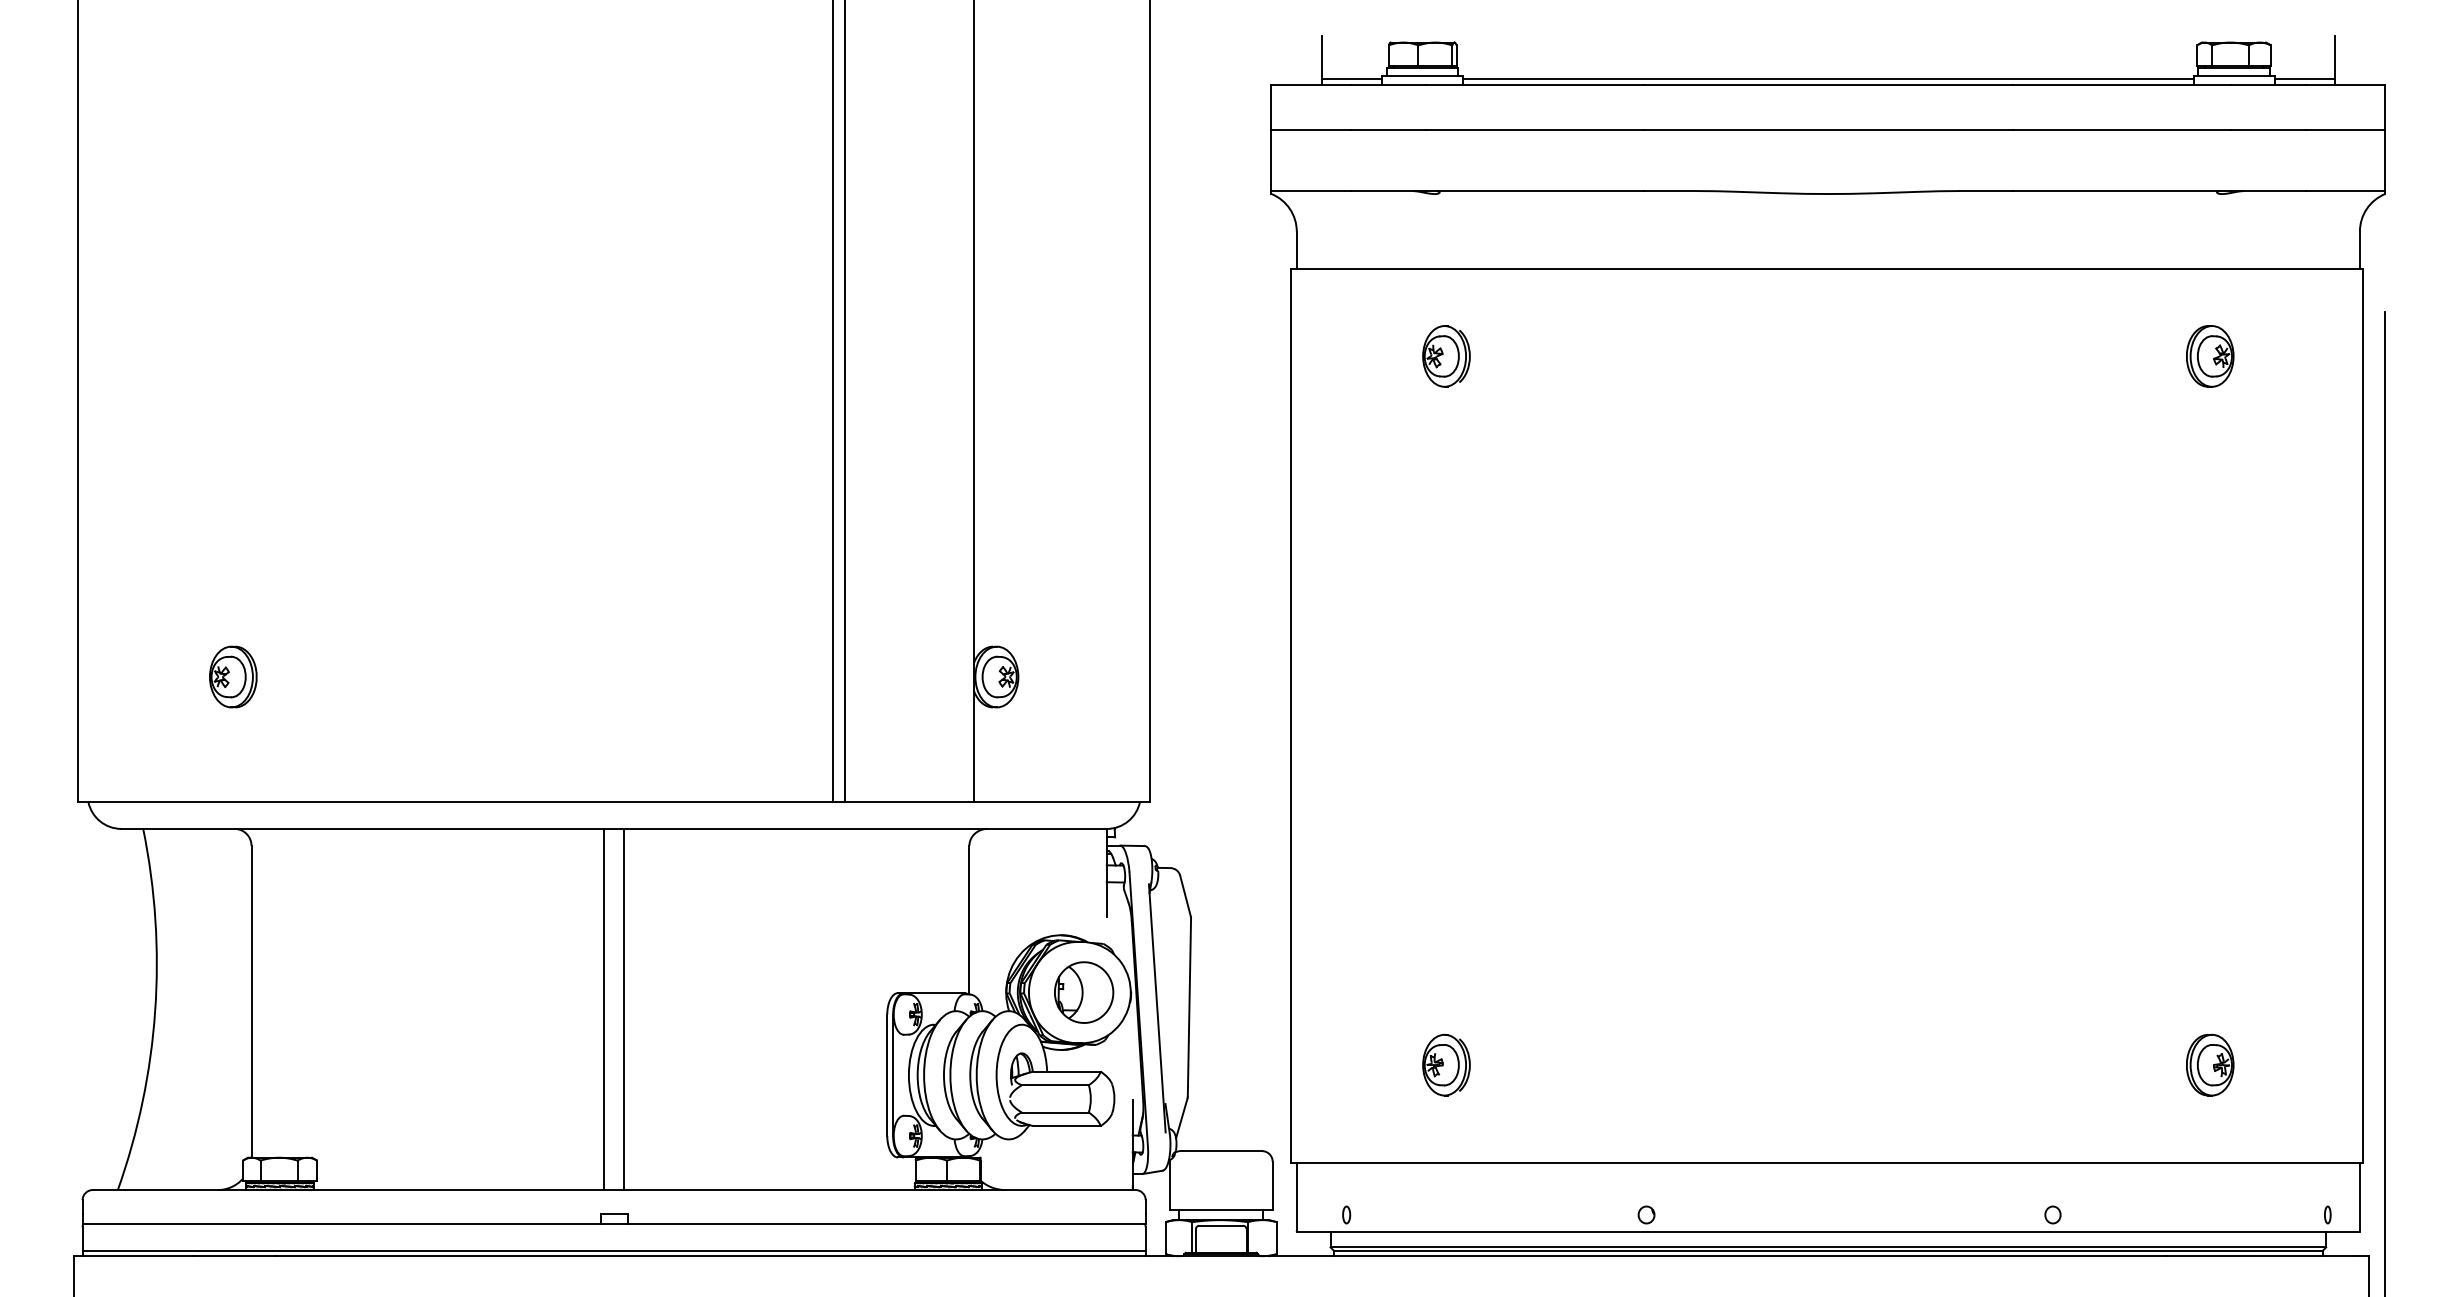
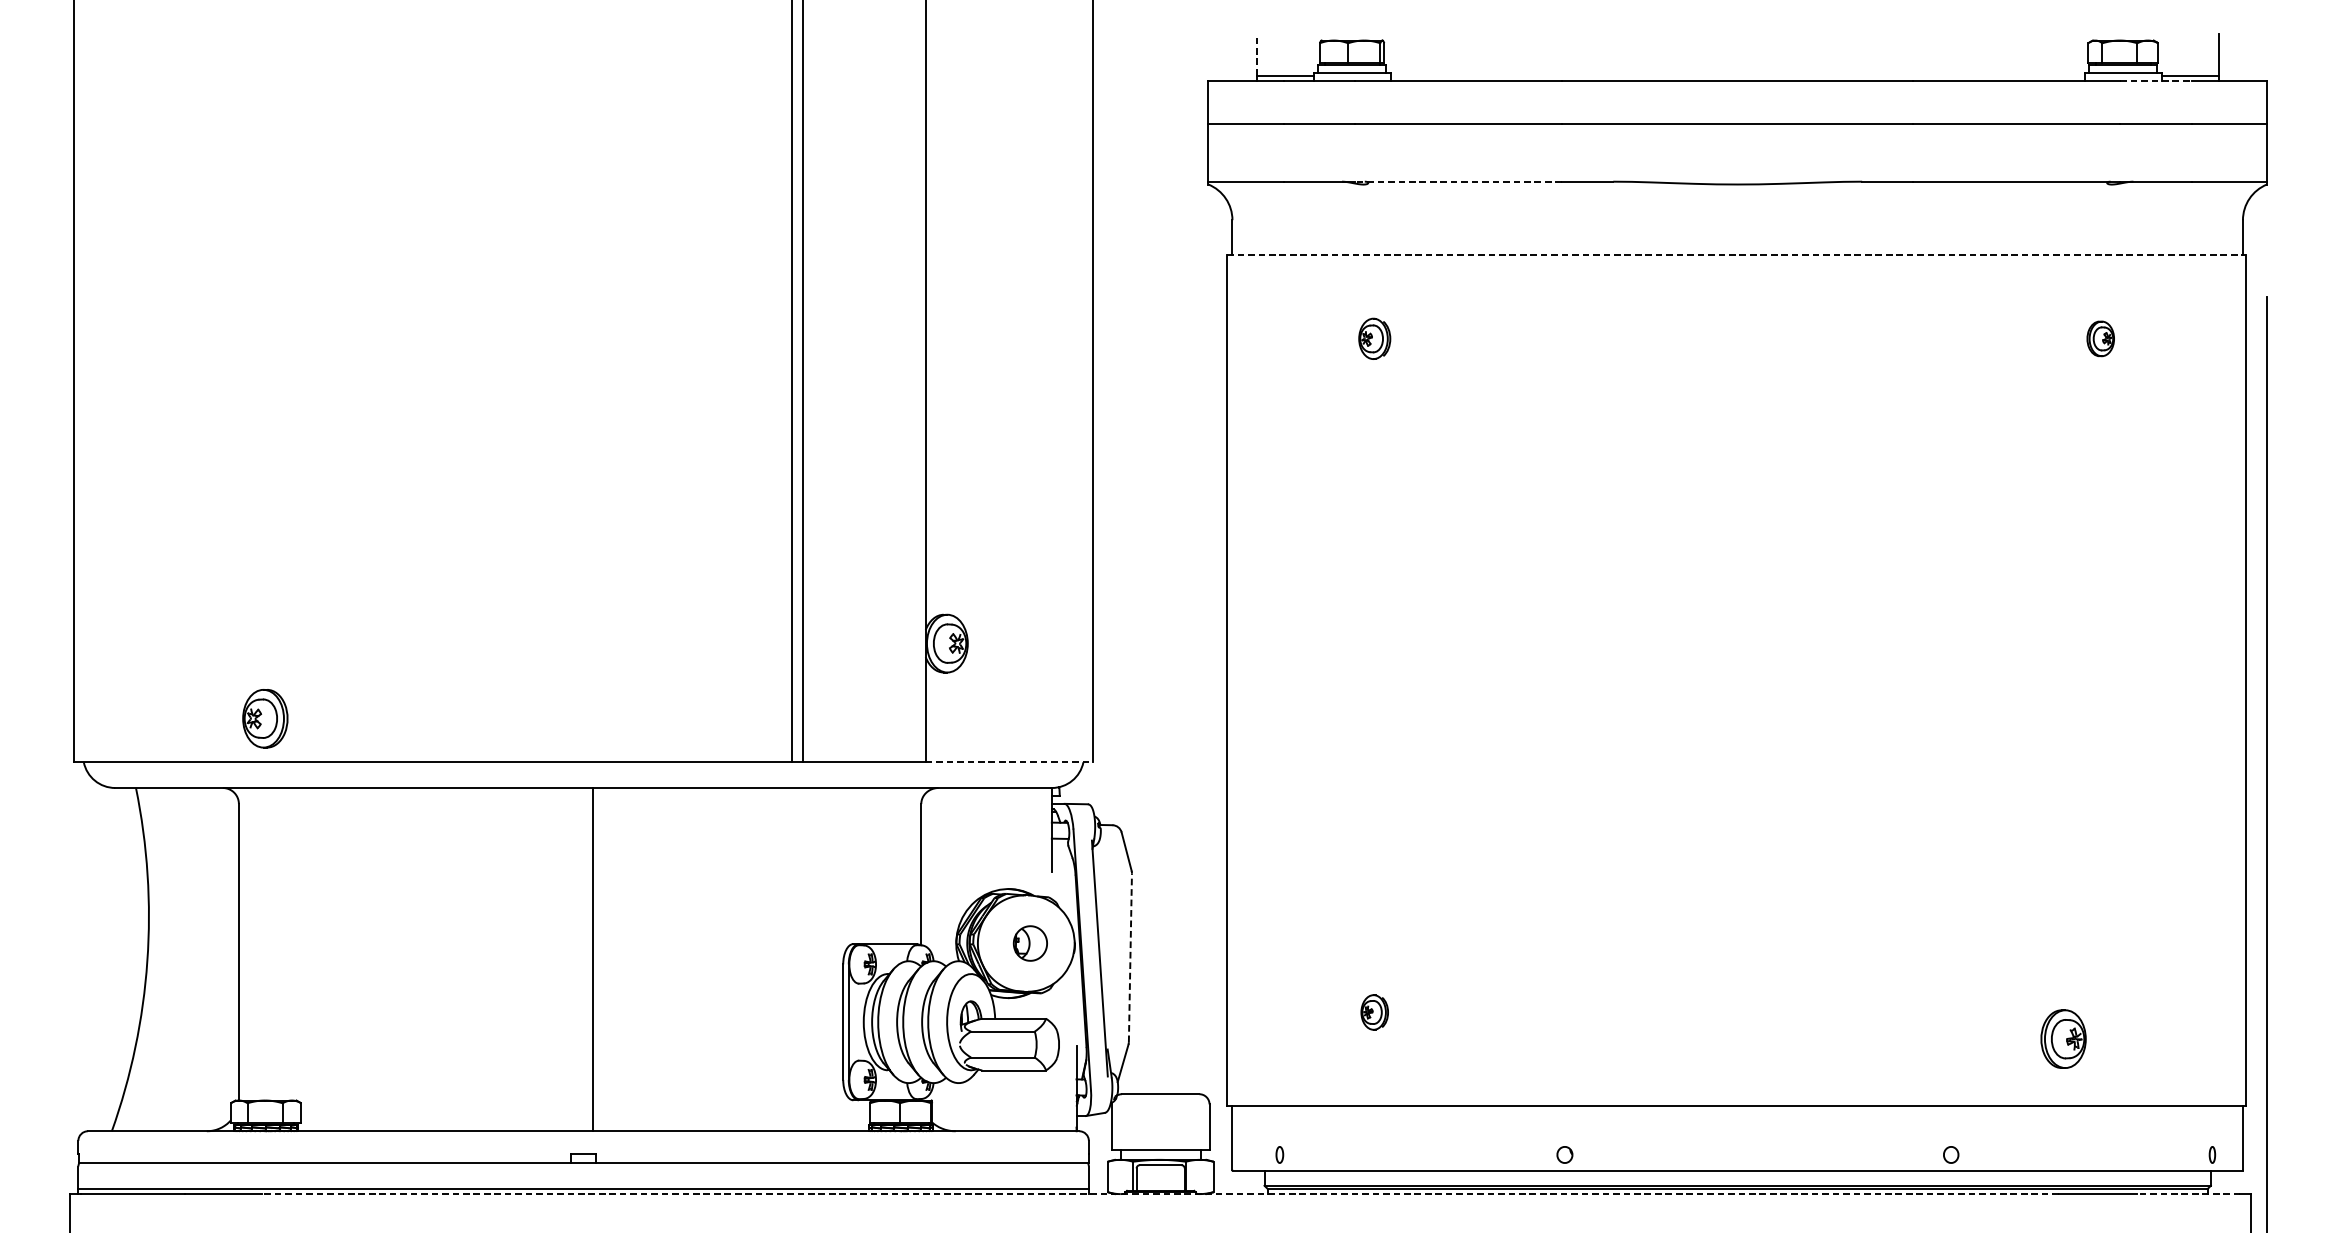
line: (1322, 57) -> (1256, 54), solid -> dashed
line: (1828, 79) -> (1737, 75), removed
line: (2268, 84) -> (2156, 80), solid -> dashed
line: (1534, 191) -> (1458, 182), solid -> dashed
line: (1827, 268) -> (1736, 255), solid -> dashed
part: (1446, 356) -> (1374, 338), size x0.7
part: (2210, 356) -> (2100, 338), size x0.6
part: (233, 676) -> (265, 718), moved
line: (1062, 801) -> (1009, 761), solid -> dashed
part: (1084, 992) -> (1030, 943), size x0.6
line: (1189, 1007) -> (1130, 957), solid -> dashed
line: (604, 1009) -> (574, 959), removed
part: (1446, 1064) -> (1374, 1011), size x0.6
part: (2210, 1064) -> (2063, 1038), moved
line: (1221, 1256) -> (1160, 1194), solid -> dashed
line: (2302, 1256) -> (2188, 1194), solid -> dashed

